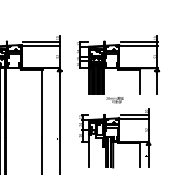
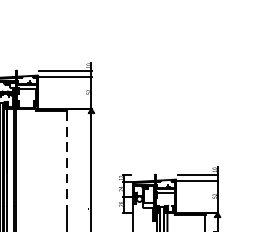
part: (118, 69) -> (174, 110), removed
line: (42, 103) -> (67, 158), solid -> dashed

